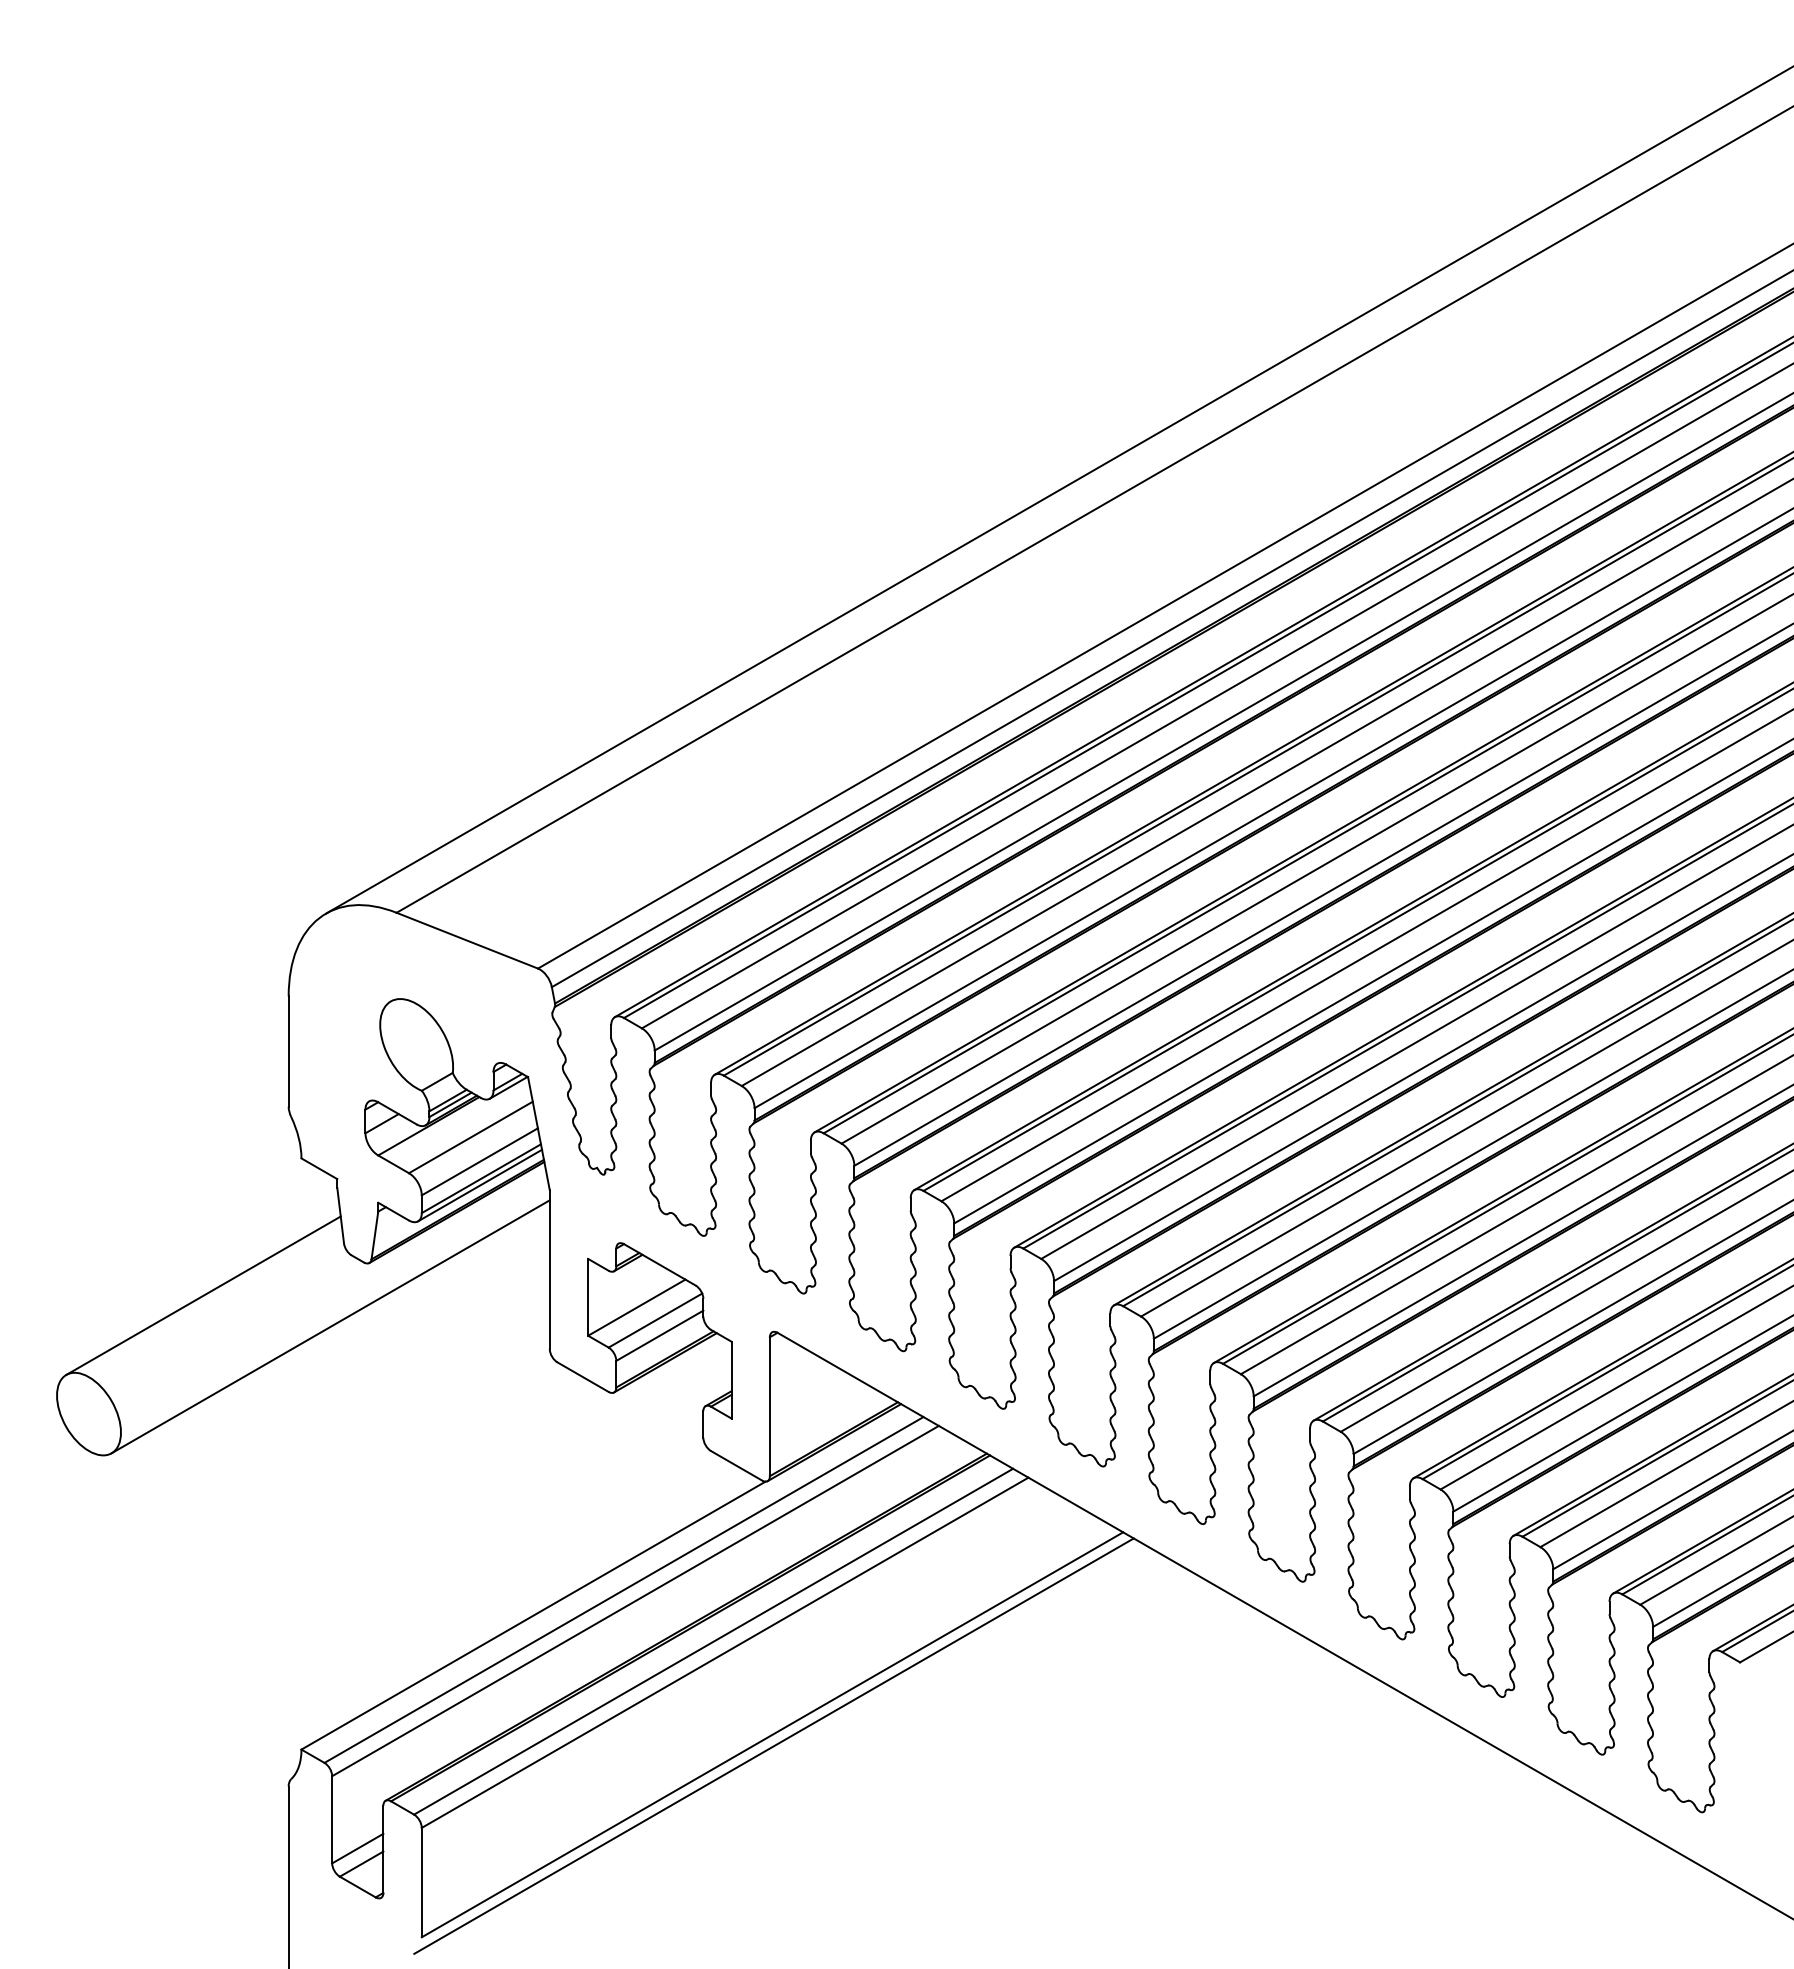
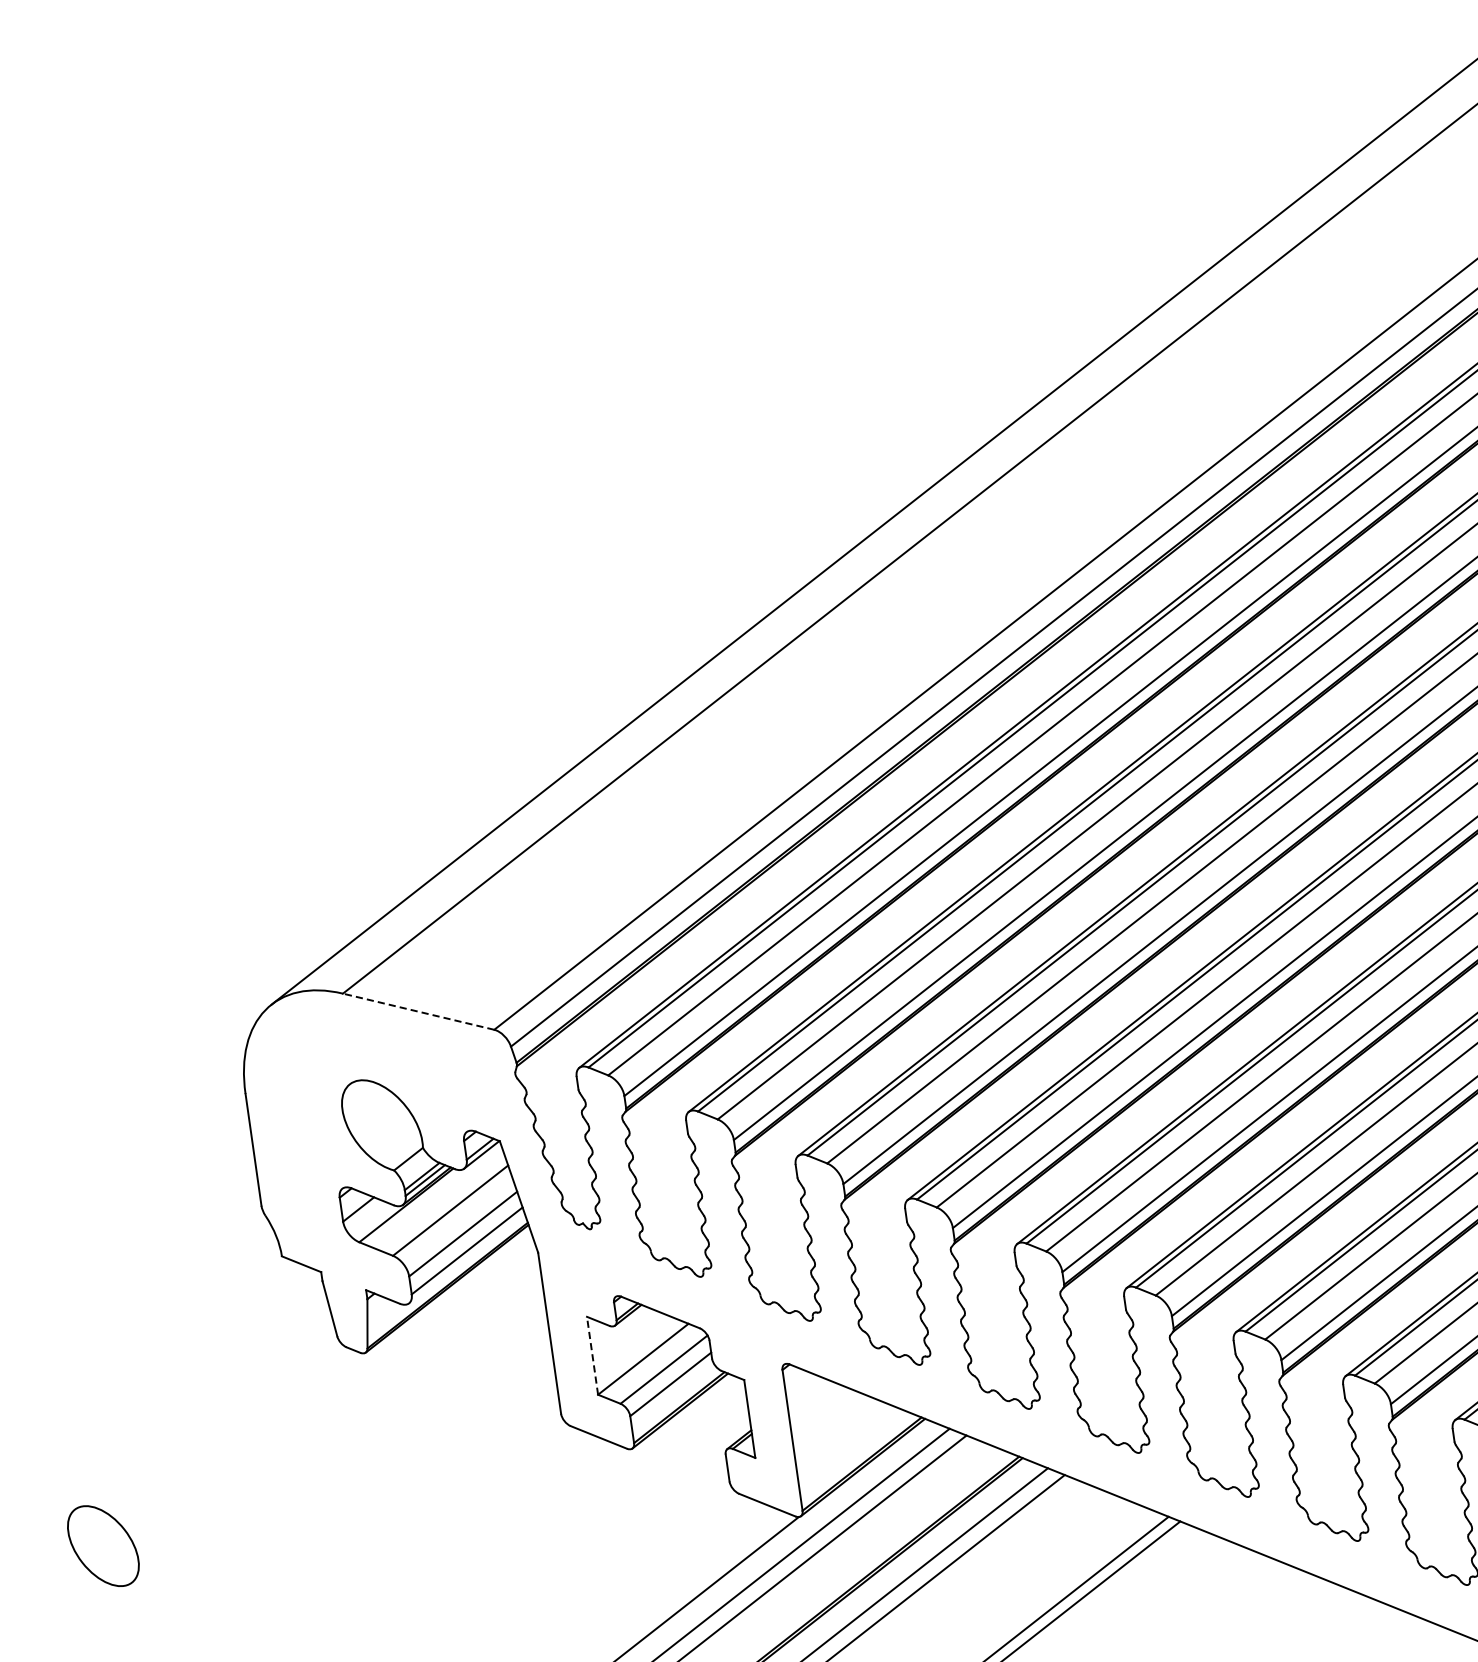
line: (467, 940) -> (418, 1011), solid -> dashed
line: (480, 1185) -> (467, 1257), removed
line: (203, 1295) -> (202, 1409), removed
line: (588, 1296) -> (592, 1354), solid -> dashed
line: (330, 1326) -> (335, 1422), removed

